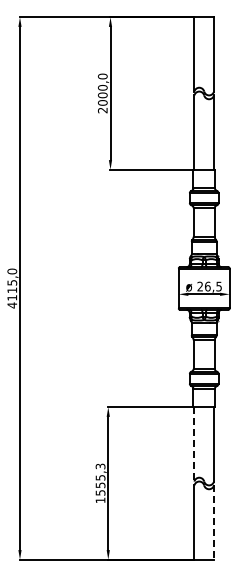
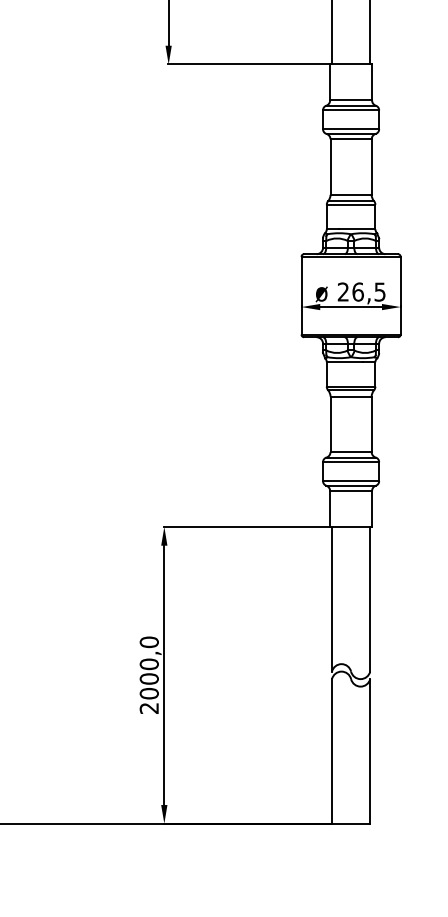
line: (194, 444) -> (332, 599), dashed -> solid
text: (100, 483) -> (149, 675), 1555,3 -> 2000,0
line: (214, 523) -> (371, 753), dashed -> solid

